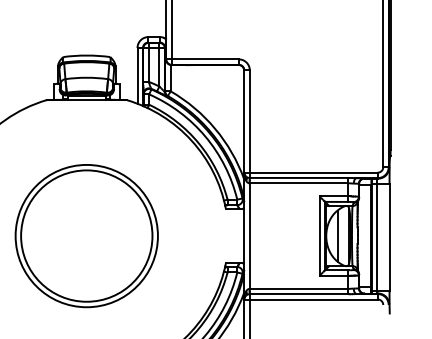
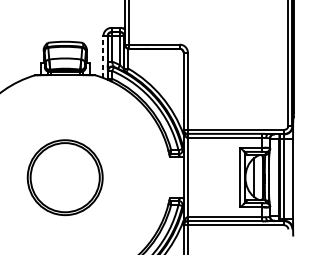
line: (137, 75) -> (103, 56), solid -> dashed
part: (86, 236) -> (65, 177), size x0.7

